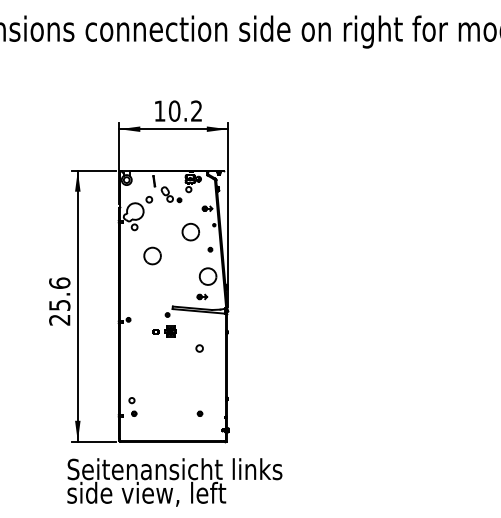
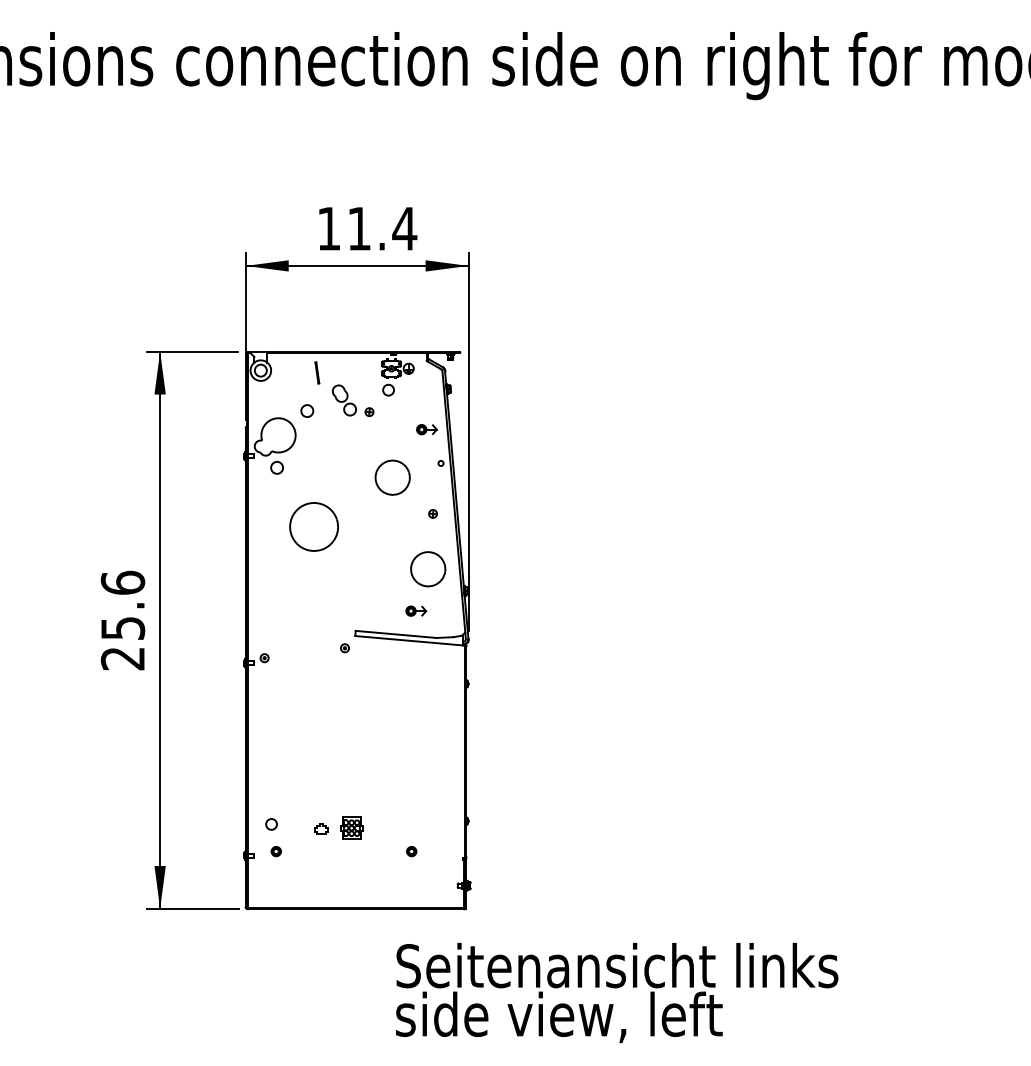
text: (185, 110) -> (381, 227), 10.2 -> 11.4
part: (152, 255) -> (313, 525), size x1.4
part: (164, 331) -> (338, 828), moved
circle: (199, 348) -> (410, 717), removed
text: (174, 482) -> (616, 992), moved

